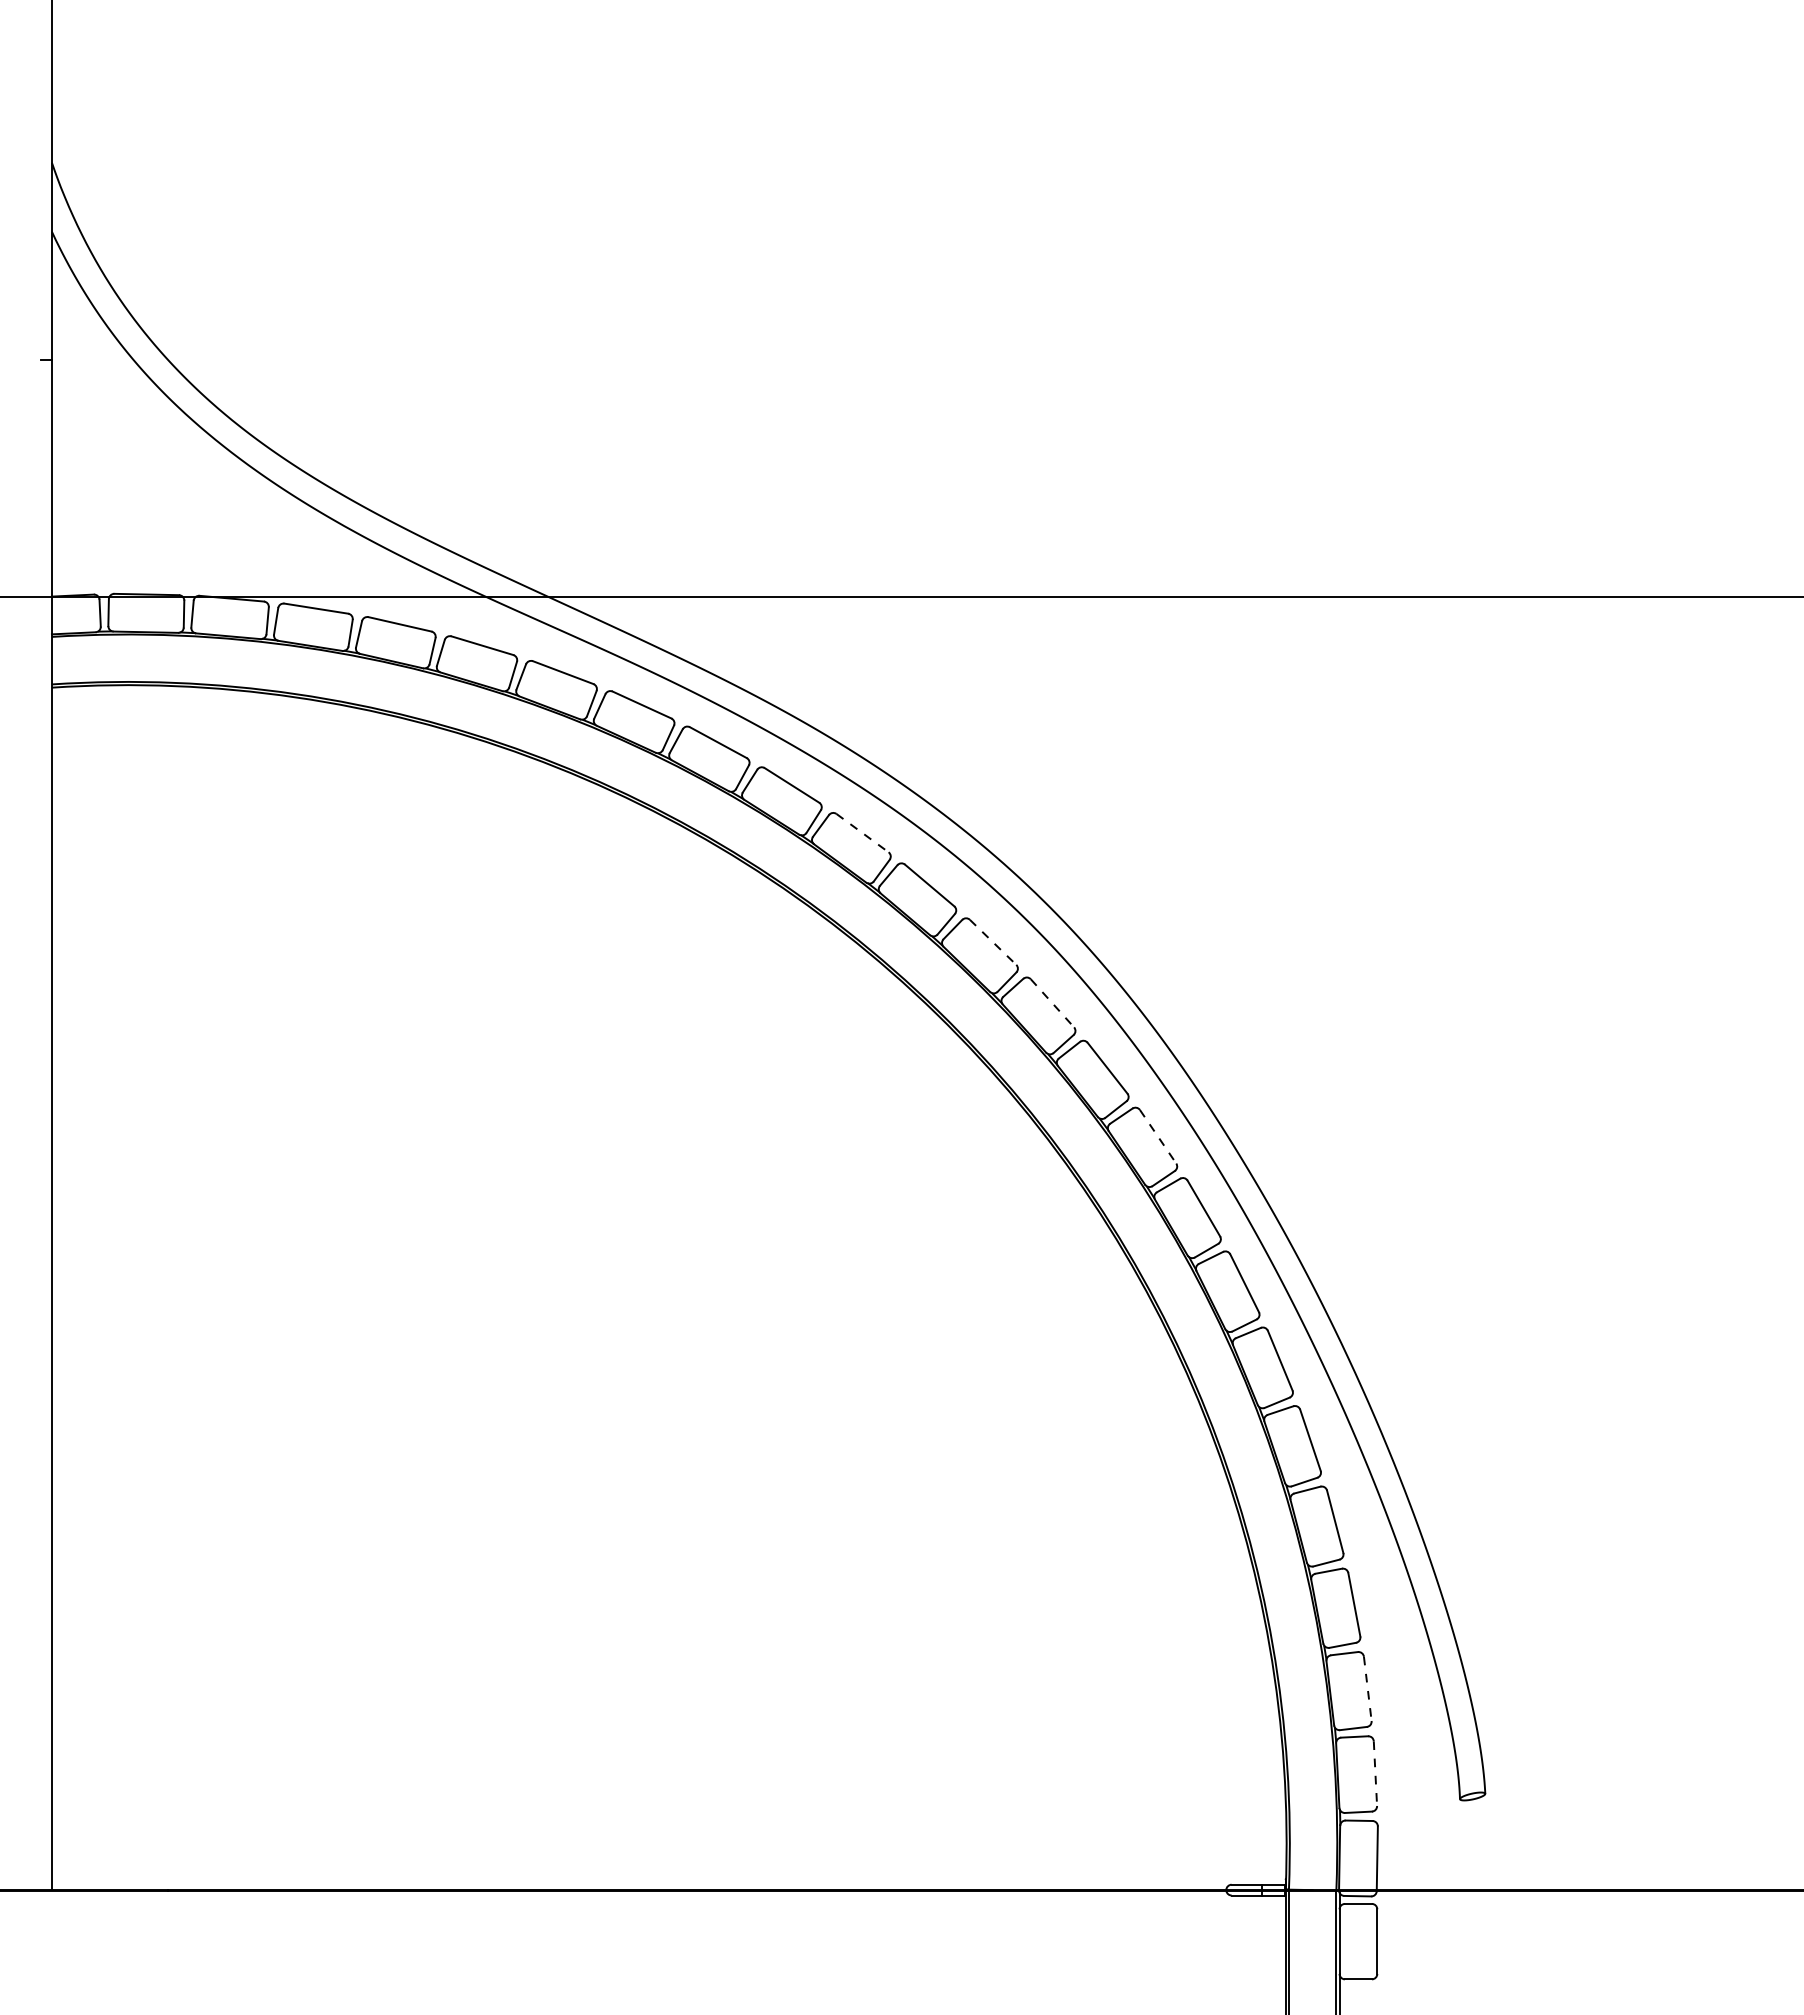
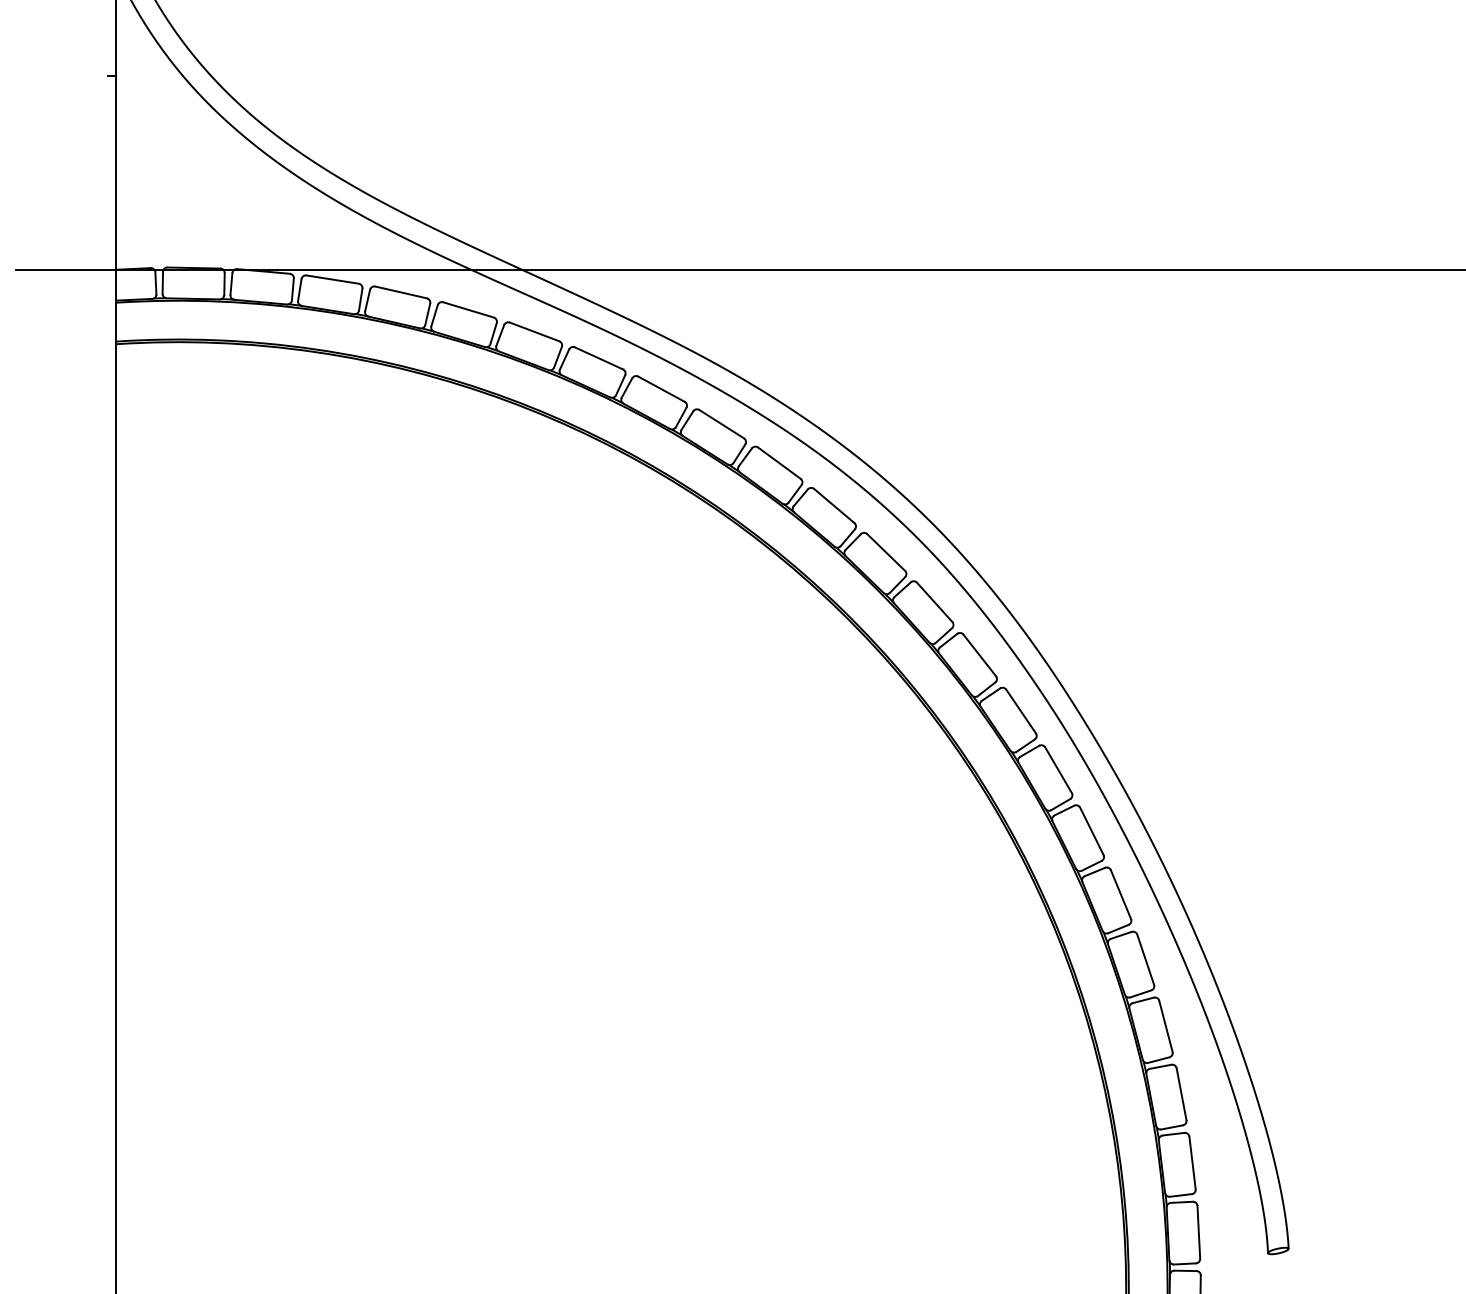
line: (862, 833) -> (779, 463), dashed -> solid
line: (993, 942) -> (886, 552), dashed -> solid
line: (1052, 1003) -> (934, 602), dashed -> solid
line: (1158, 1137) -> (1021, 712), dashed -> solid
line: (1367, 1689) -> (1192, 1163), dashed -> solid
line: (1375, 1774) -> (1198, 1233), dashed -> solid

